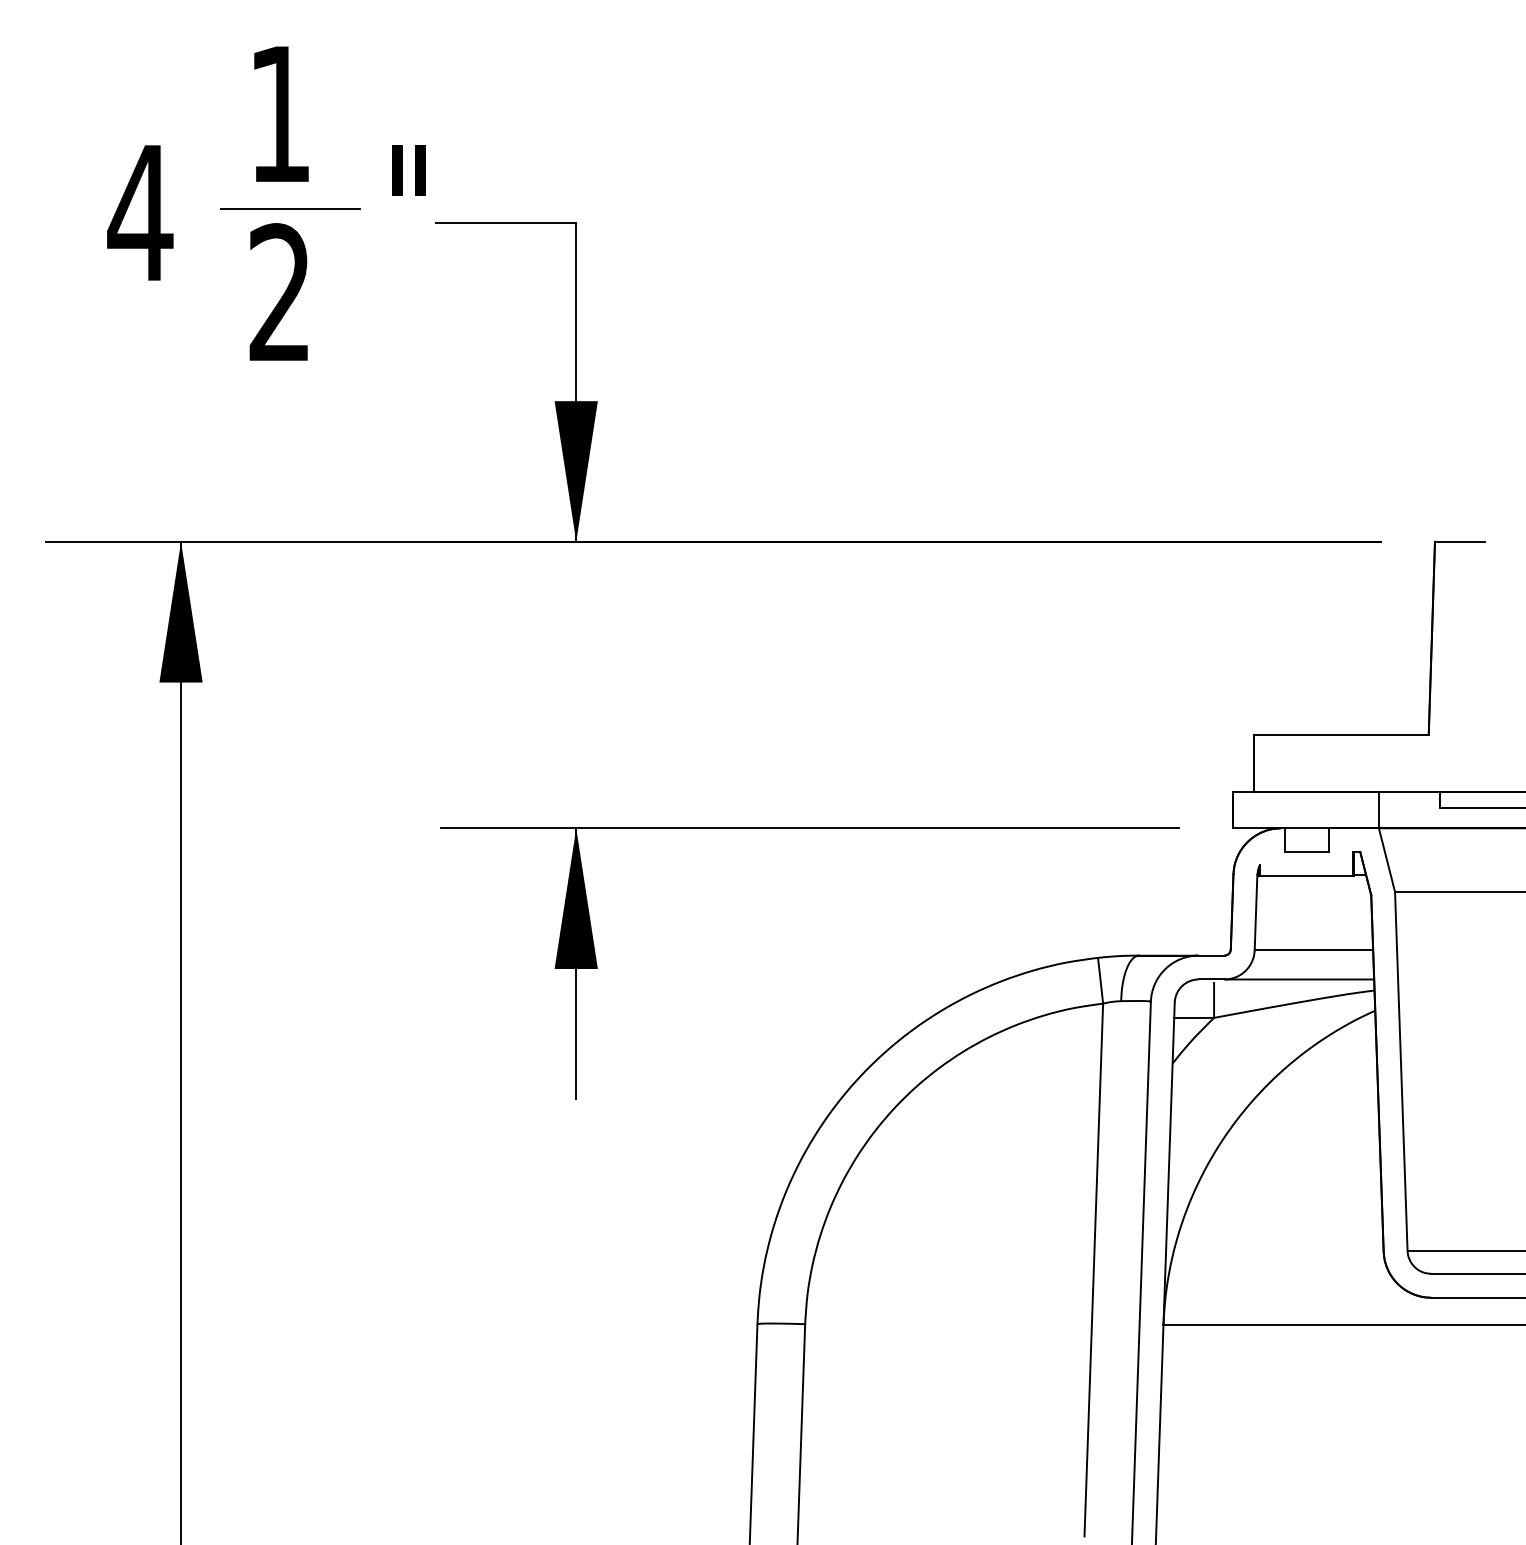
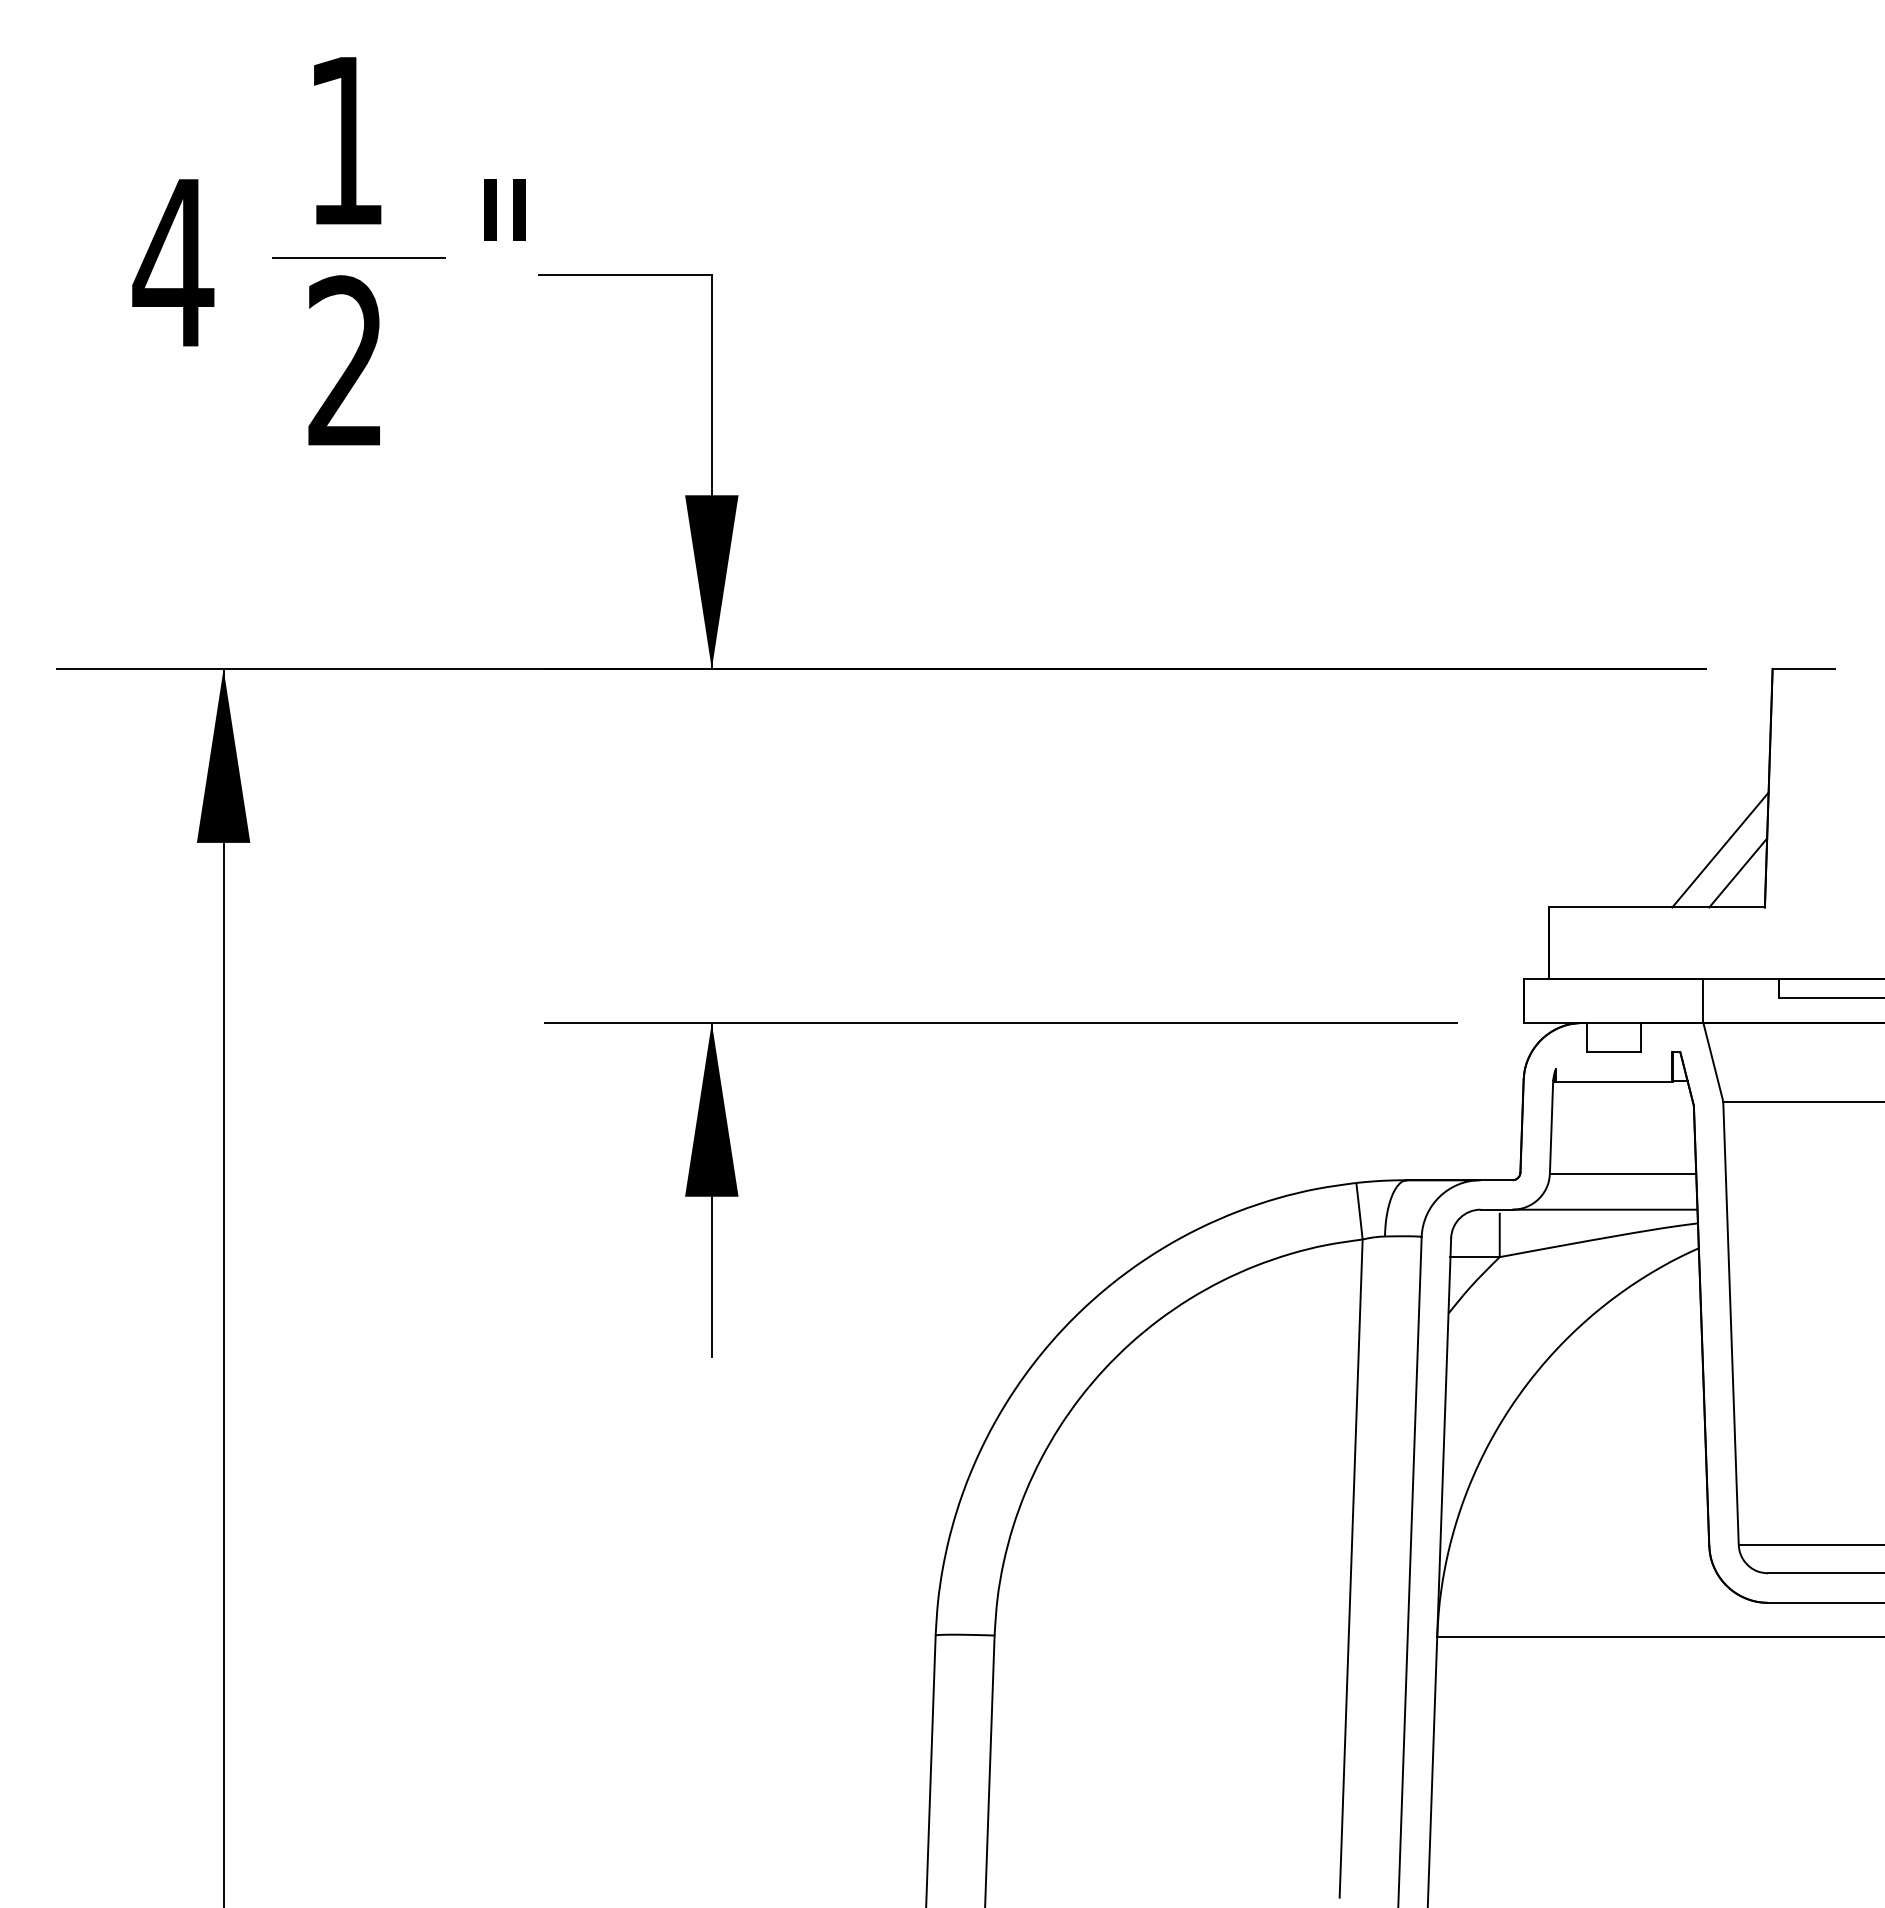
line: (1392, 687) -> (1720, 849), added
line: (1407, 706) -> (1738, 872), added

